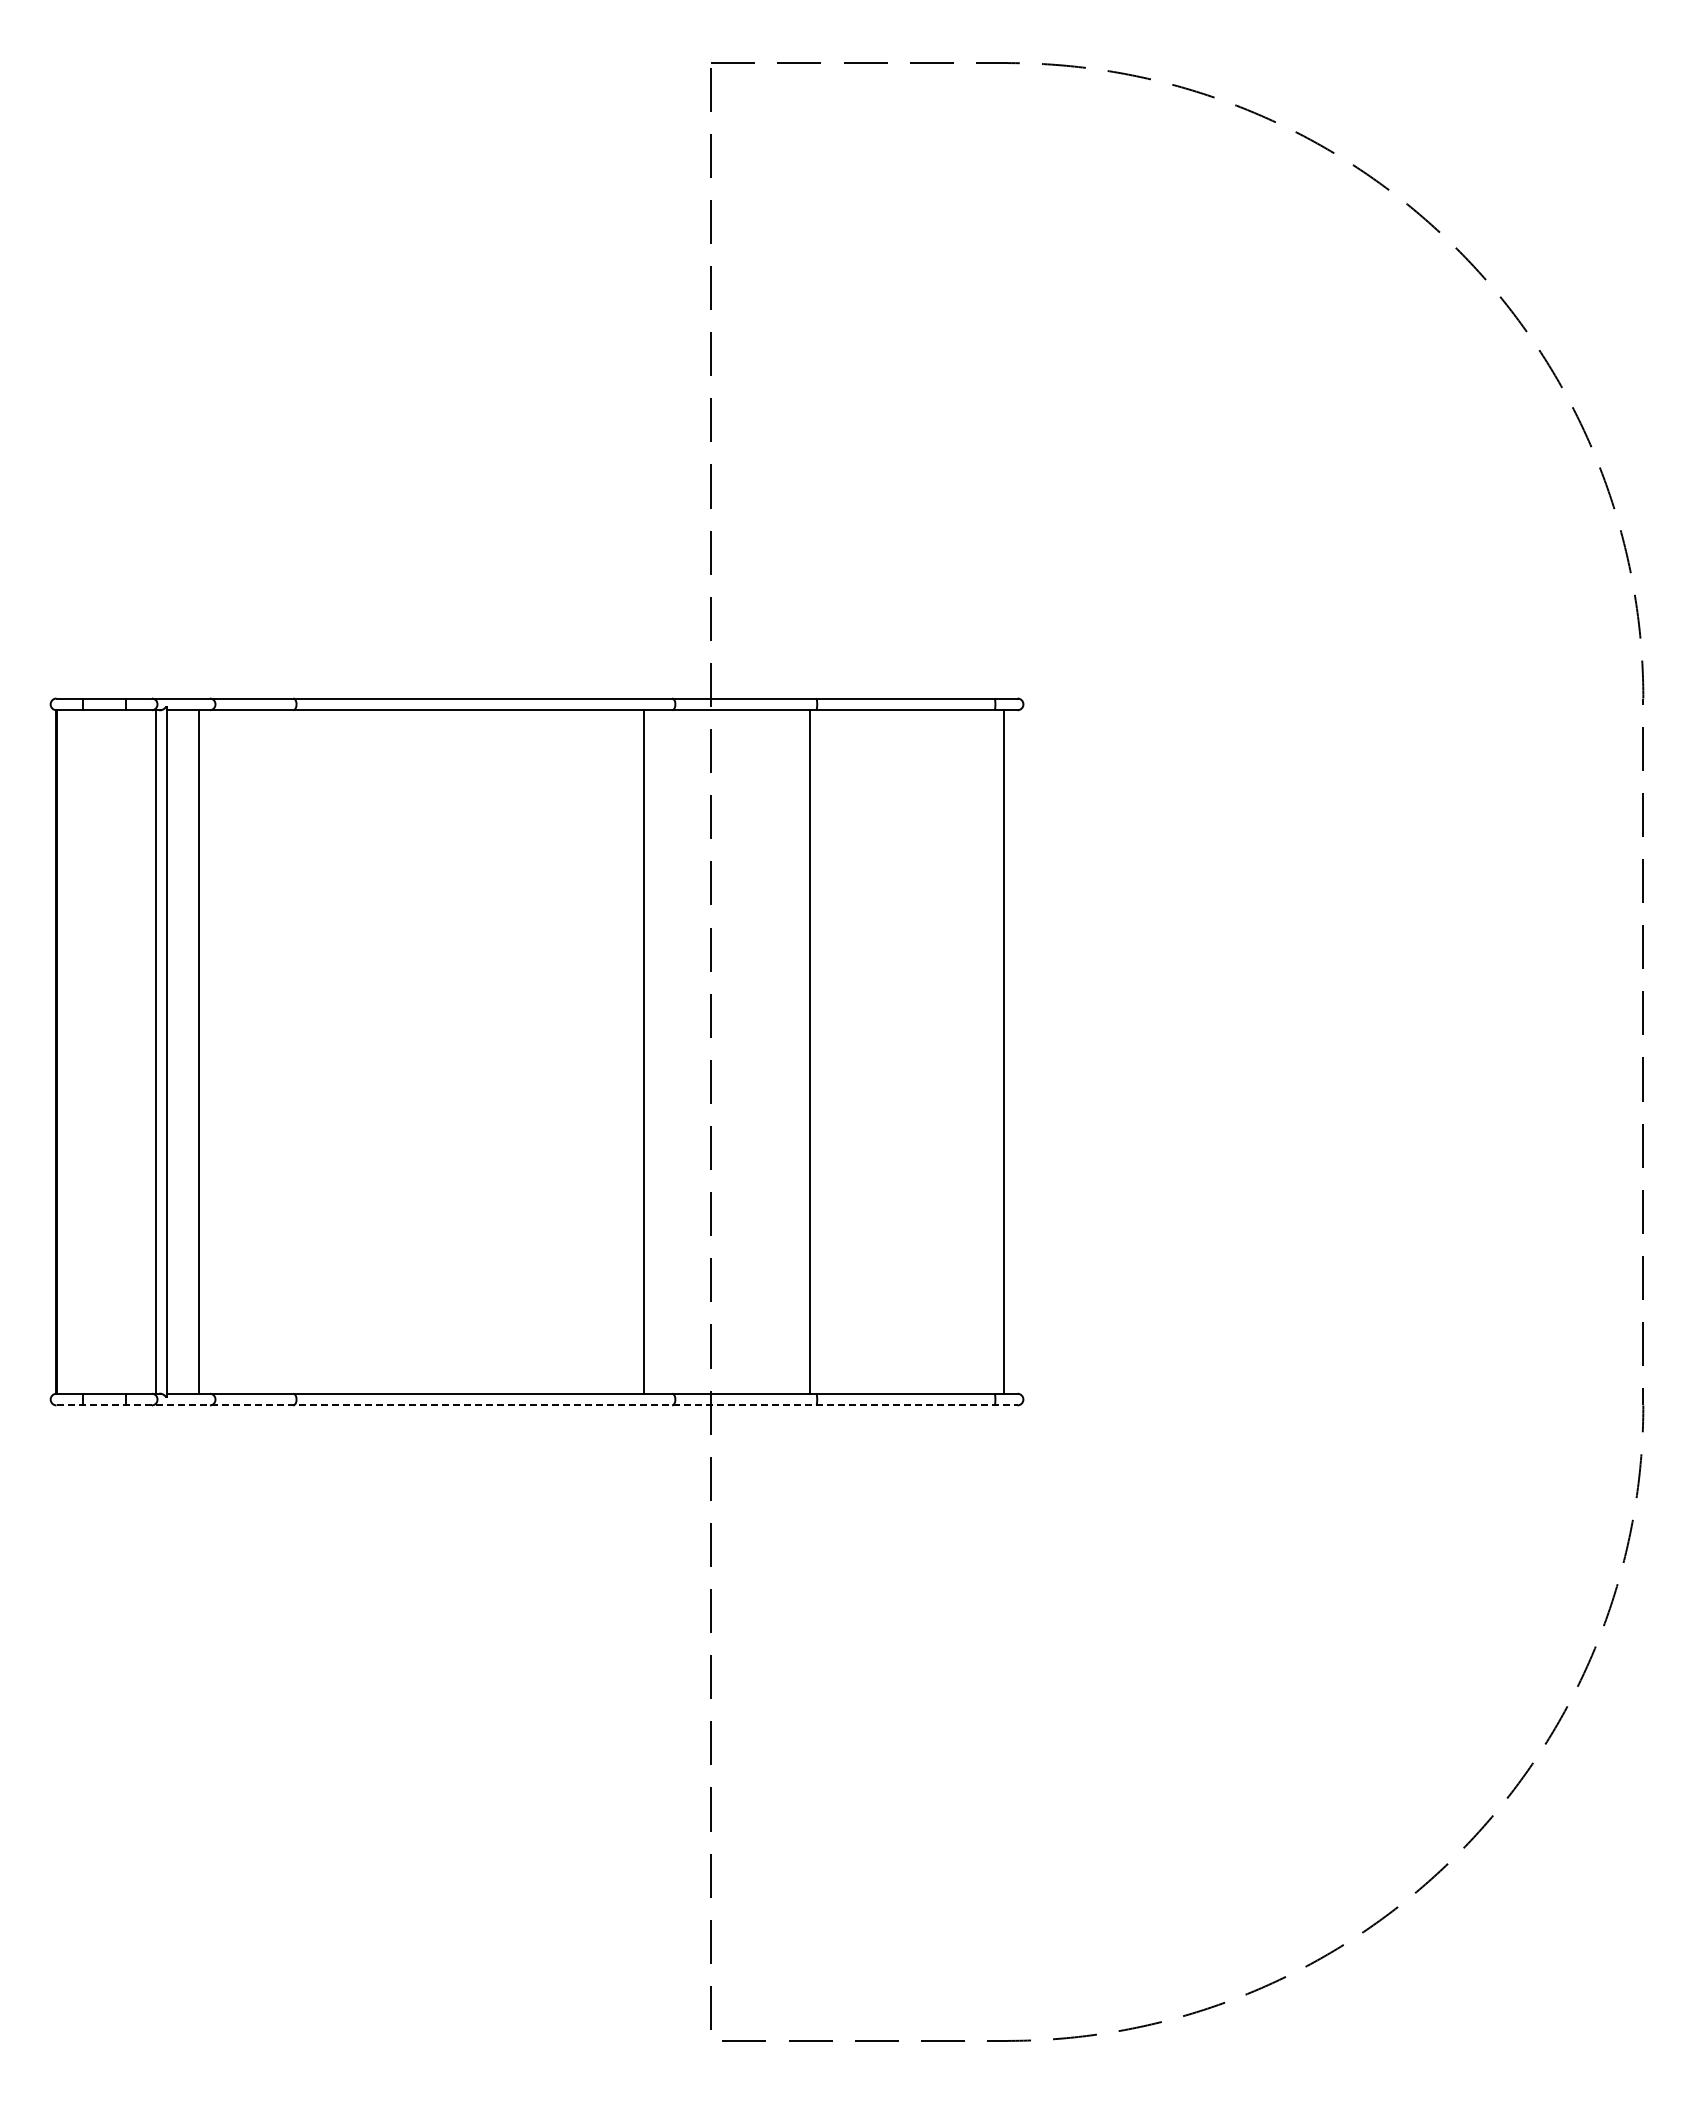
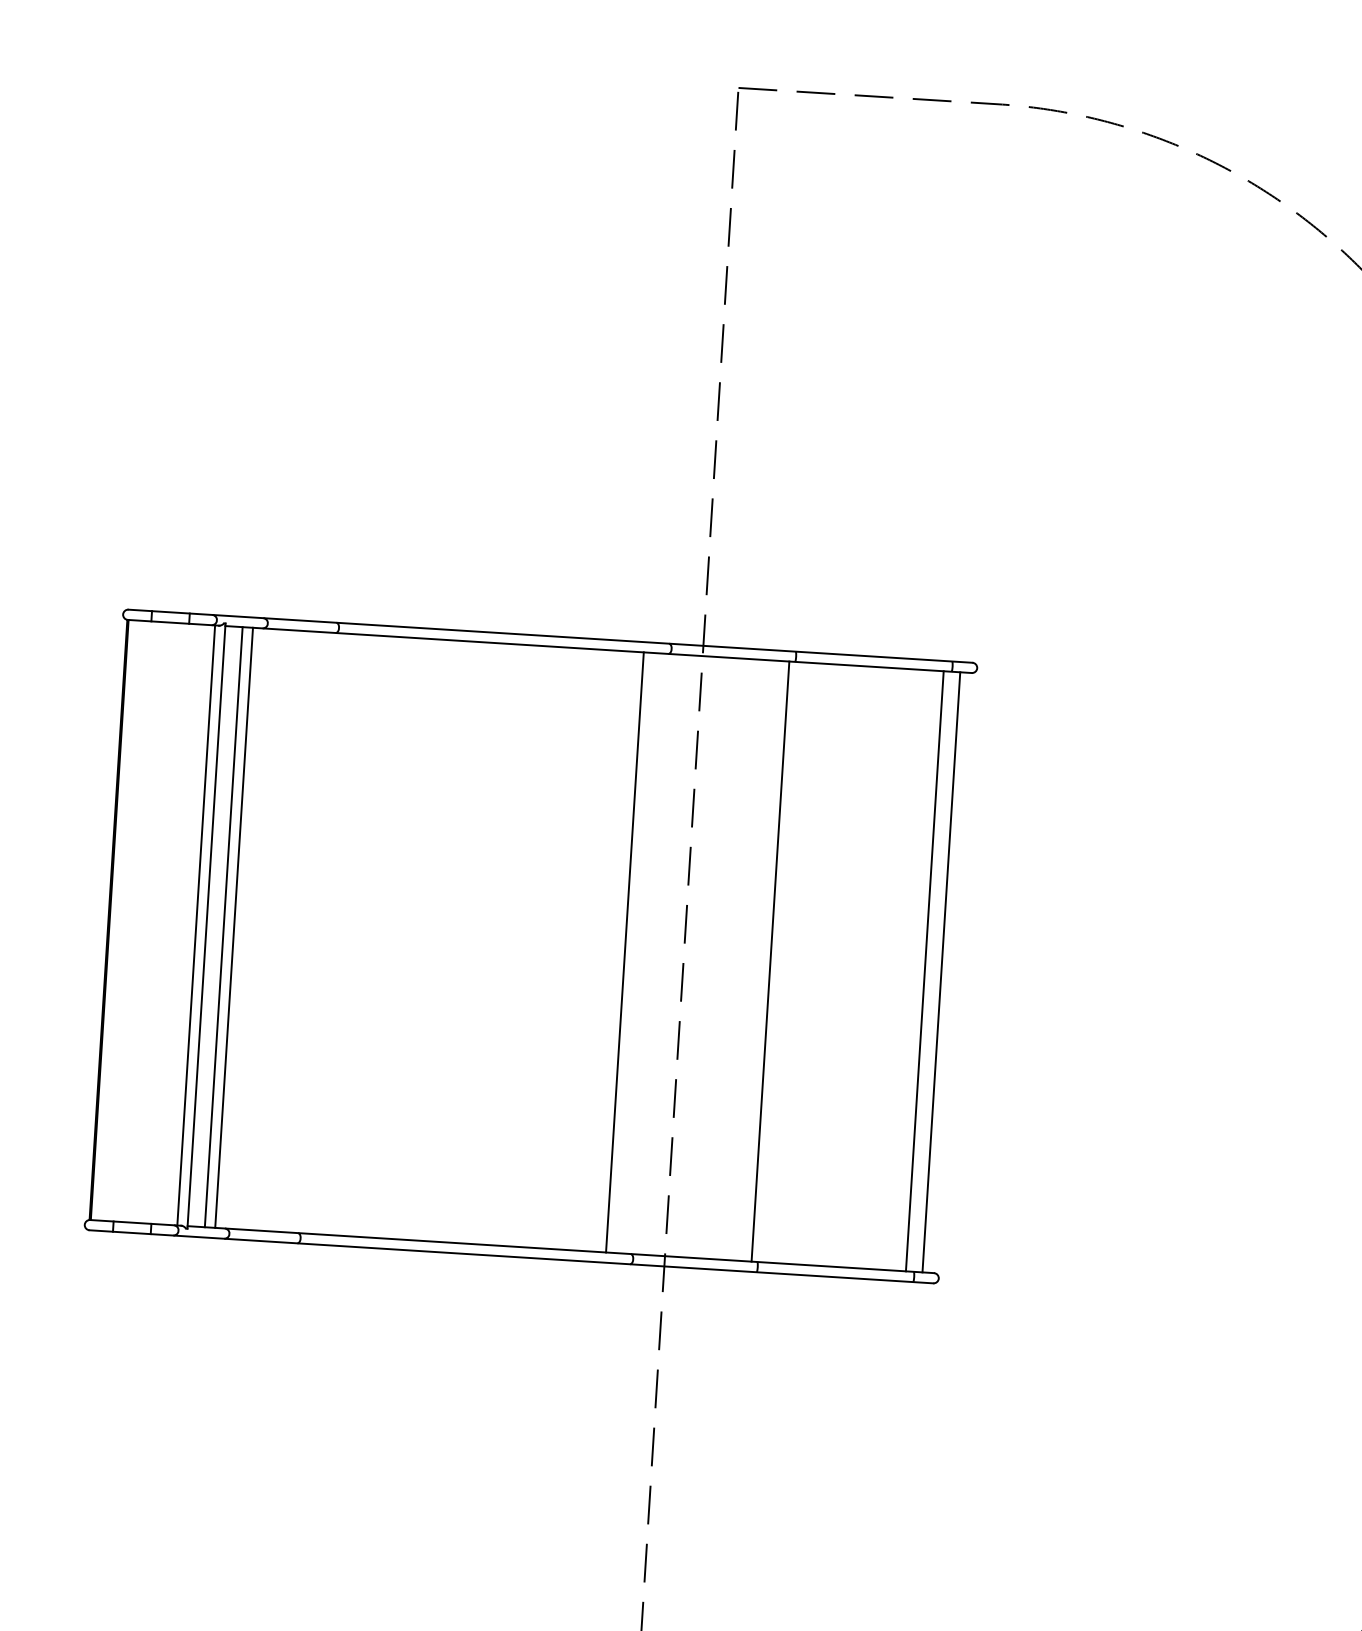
line: (187, 1051) -> (224, 926), added
line: (985, 1051) -> (924, 970), added
line: (537, 1405) -> (511, 1256), dashed -> solid

